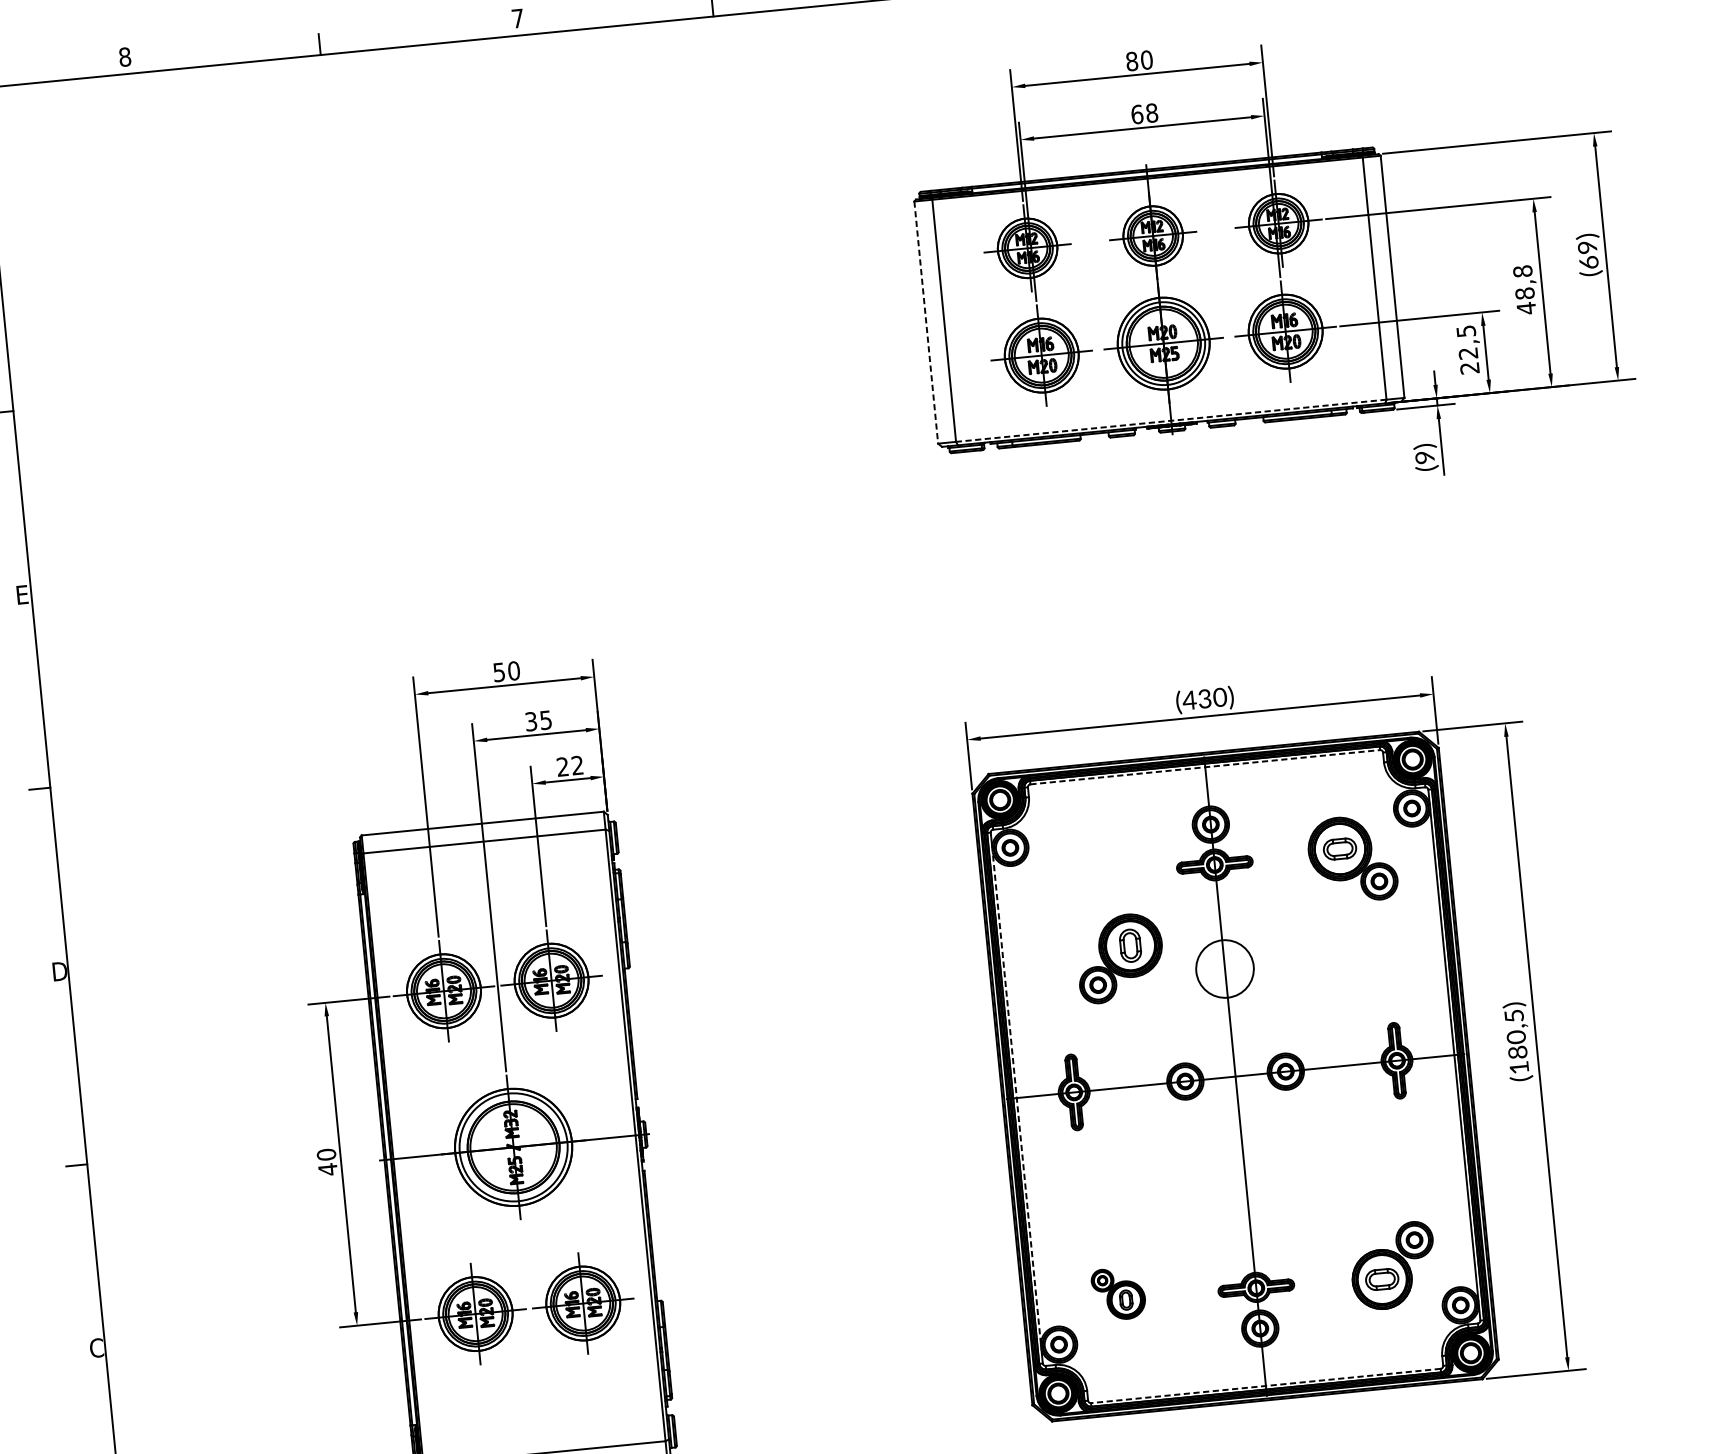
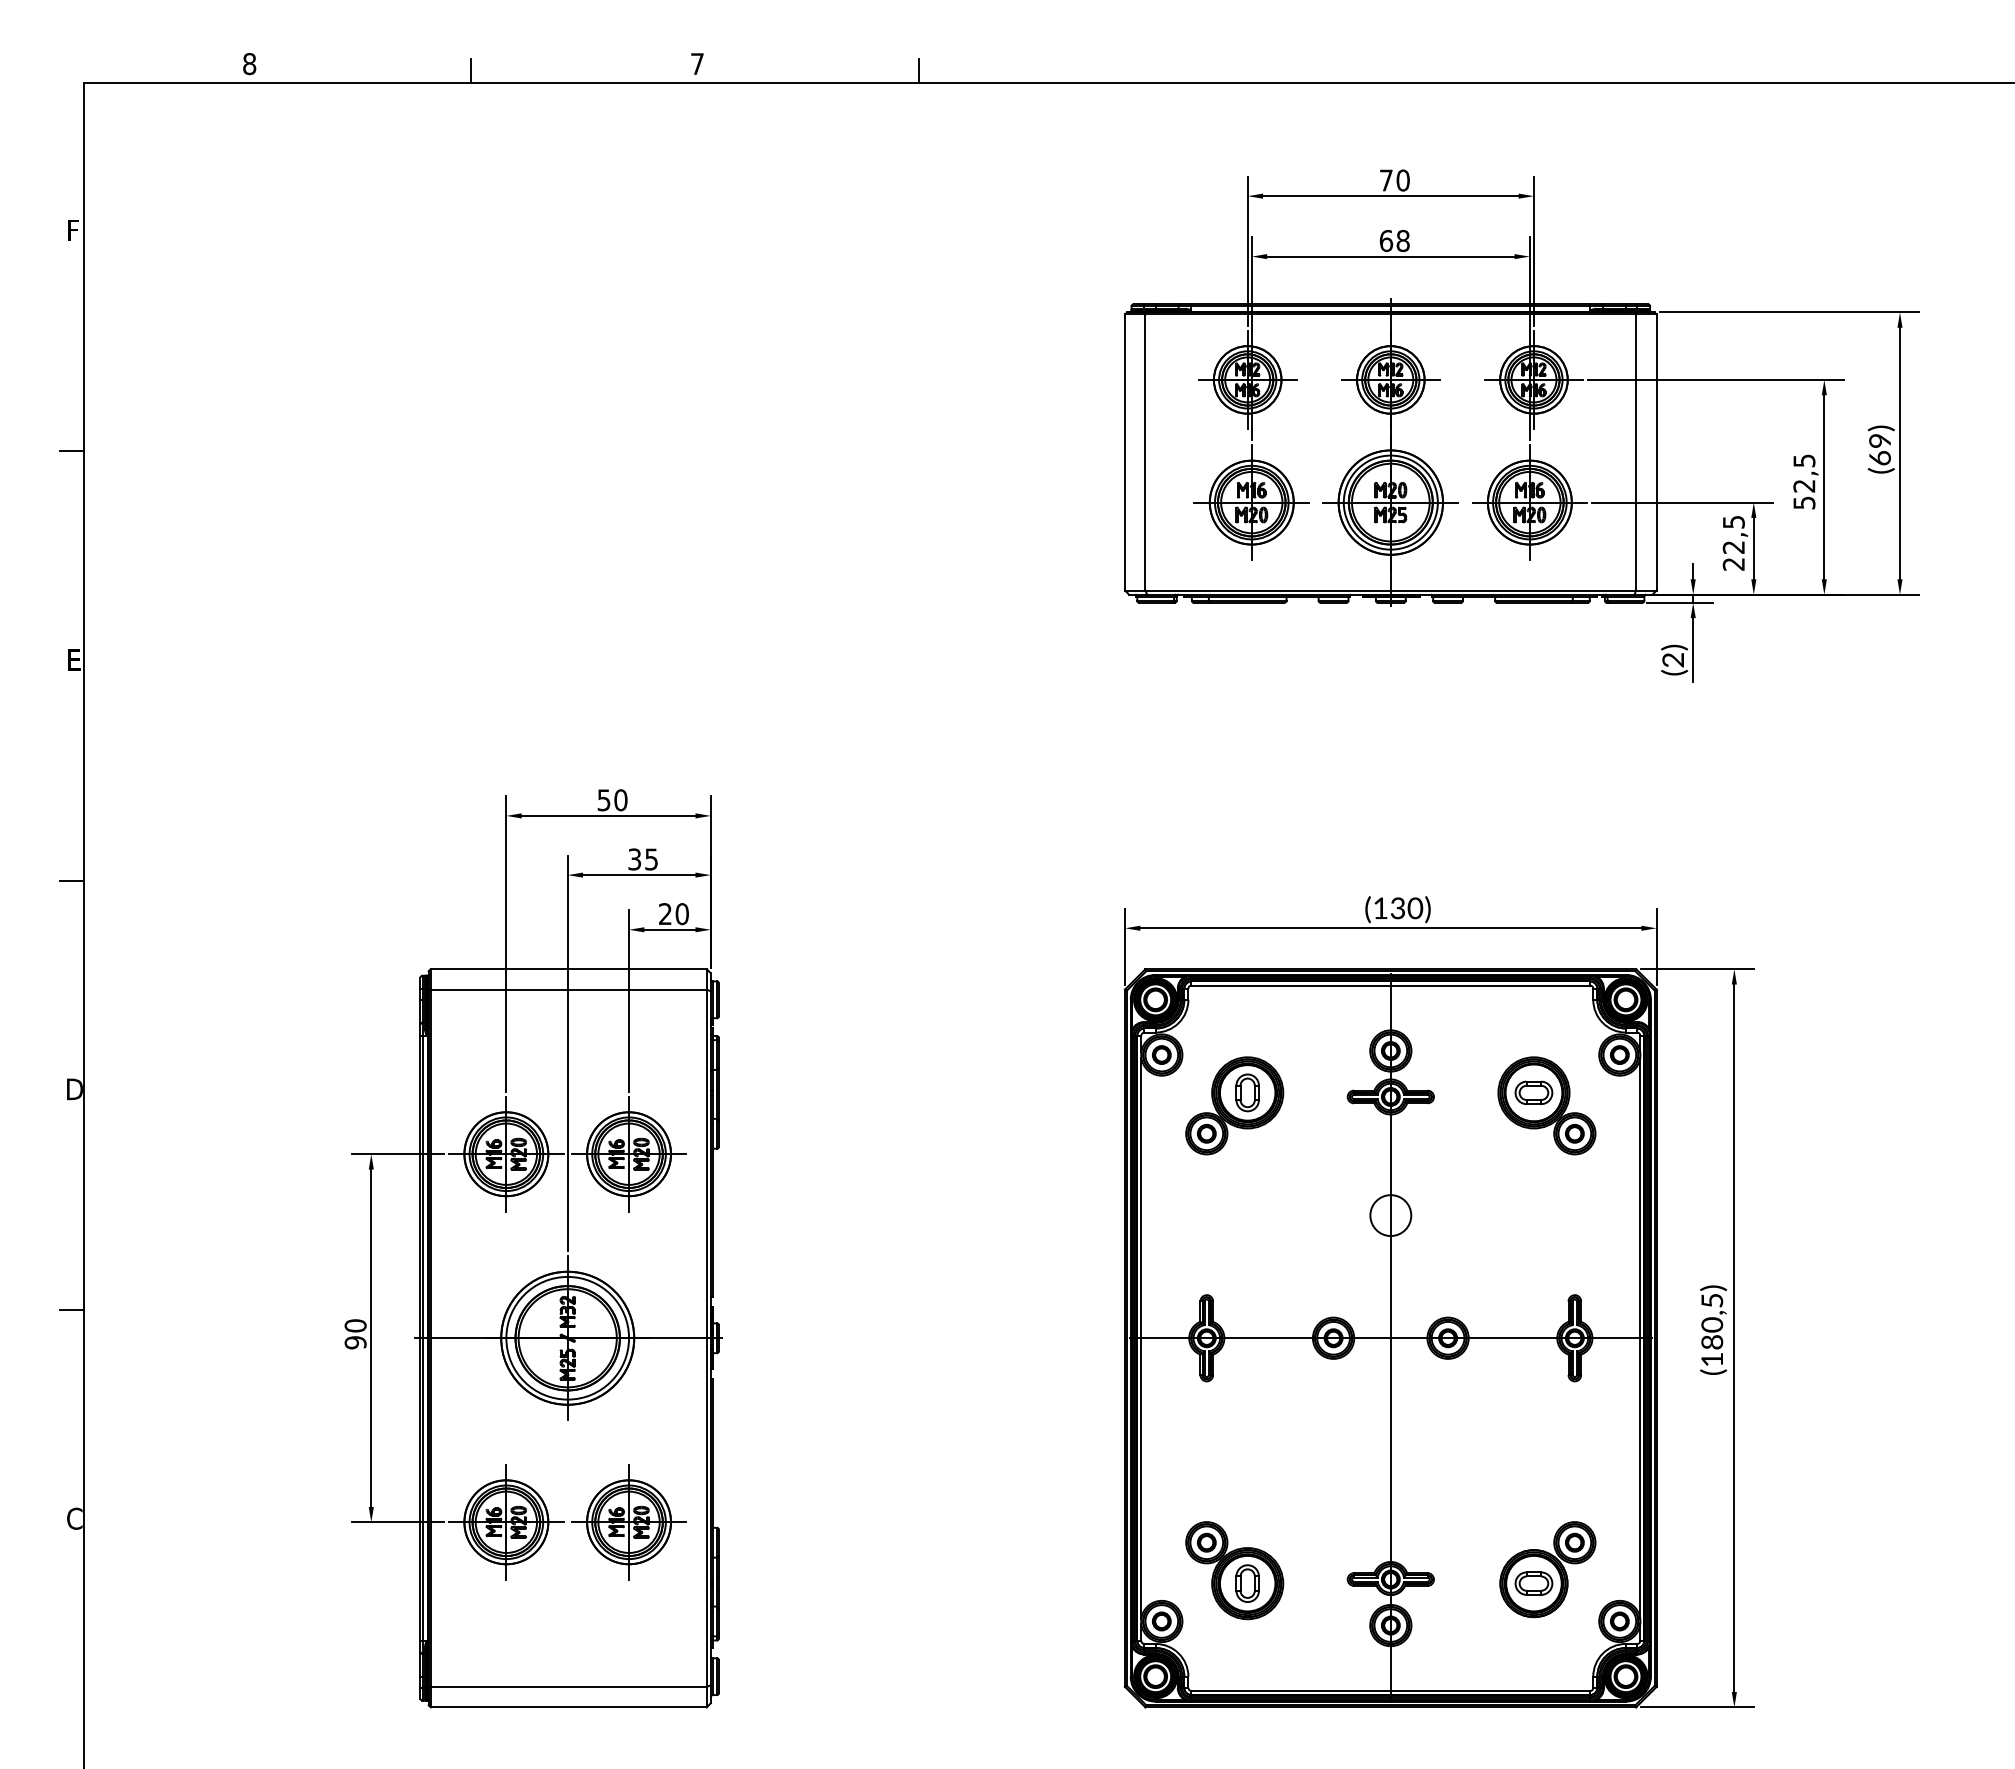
text: (1131, 61) -> (1385, 180), 80 -> 70
text: (1524, 290) -> (1804, 482), 48,8 -> 52,5
line: (926, 323) -> (1125, 453), dashed -> solid
line: (1170, 420) -> (1390, 590), dashed -> solid
text: (1425, 457) -> (1673, 660), (9) -> (2)
text: (1189, 700) -> (1380, 908), (430) -> (130)
text: (576, 765) -> (681, 914), 22 -> 20
line: (1205, 767) -> (1391, 985), dashed -> solid
part: (1120, 957) -> (1234, 1105), moved
circle: (1224, 968) -> (1390, 1215), size x0.62
line: (1016, 1097) -> (1141, 1337), dashed -> solid
text: (327, 1169) -> (355, 1342), 40 -> 90
part: (1118, 1293) -> (1234, 1570), size x1.67
line: (1265, 1385) -> (1390, 1690), dashed -> solid

